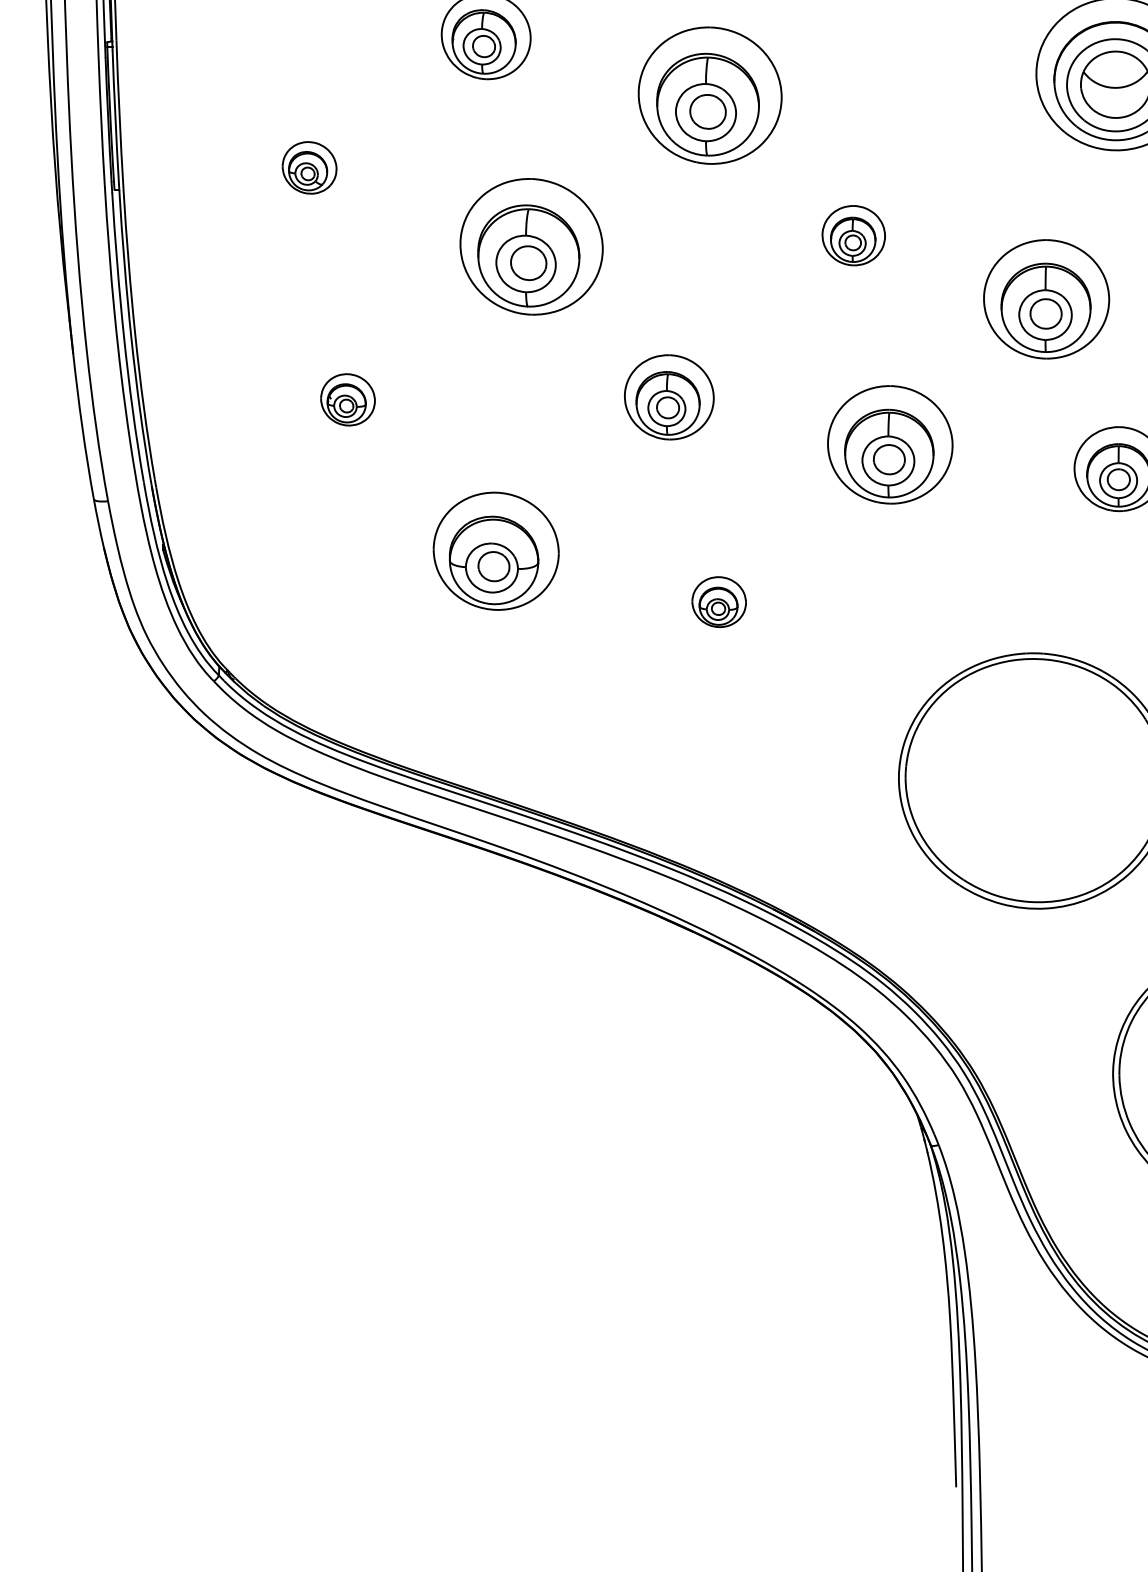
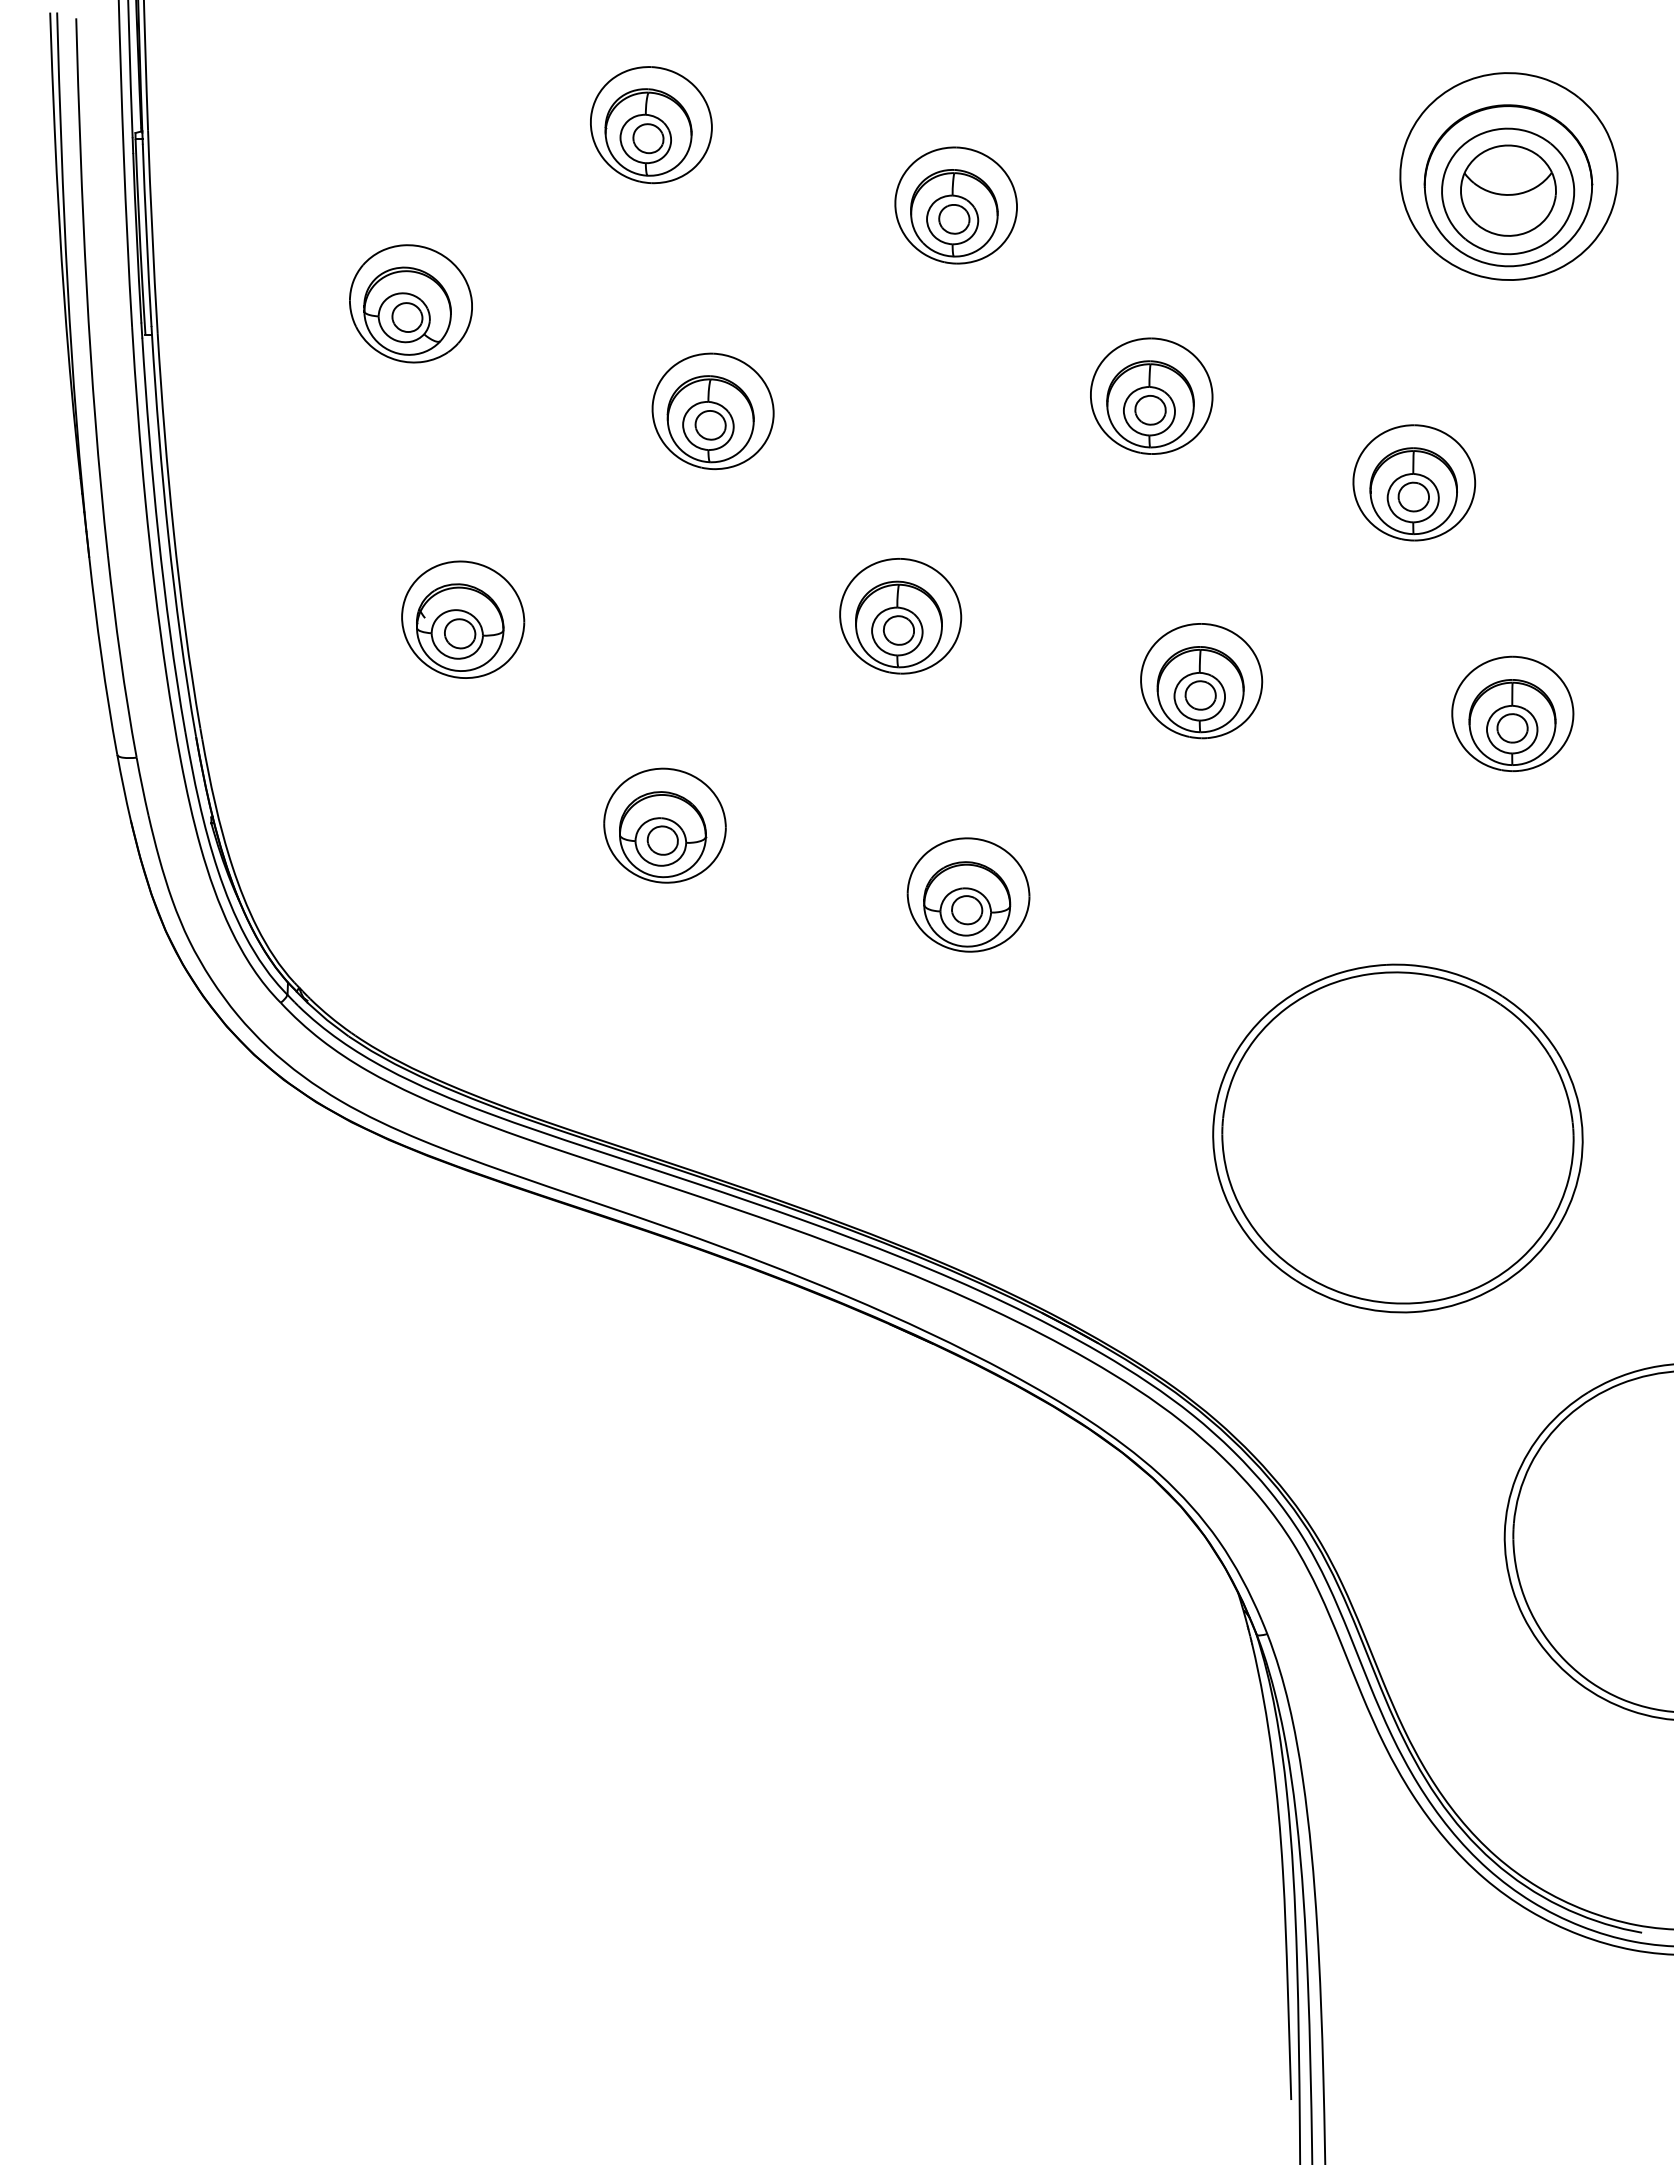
part: (709, 95) -> (955, 205), size x0.62
part: (309, 167) -> (410, 303), size x1.67
part: (853, 235) -> (1151, 395), size x1.43
part: (531, 246) -> (712, 411), size x0.62
part: (1046, 299) -> (1414, 482), size x0.71
part: (348, 399) -> (463, 619), size x1.67
part: (890, 445) -> (1201, 681), size x0.71
part: (495, 551) -> (664, 825), size x0.71
part: (719, 601) -> (968, 894), size x1.67

